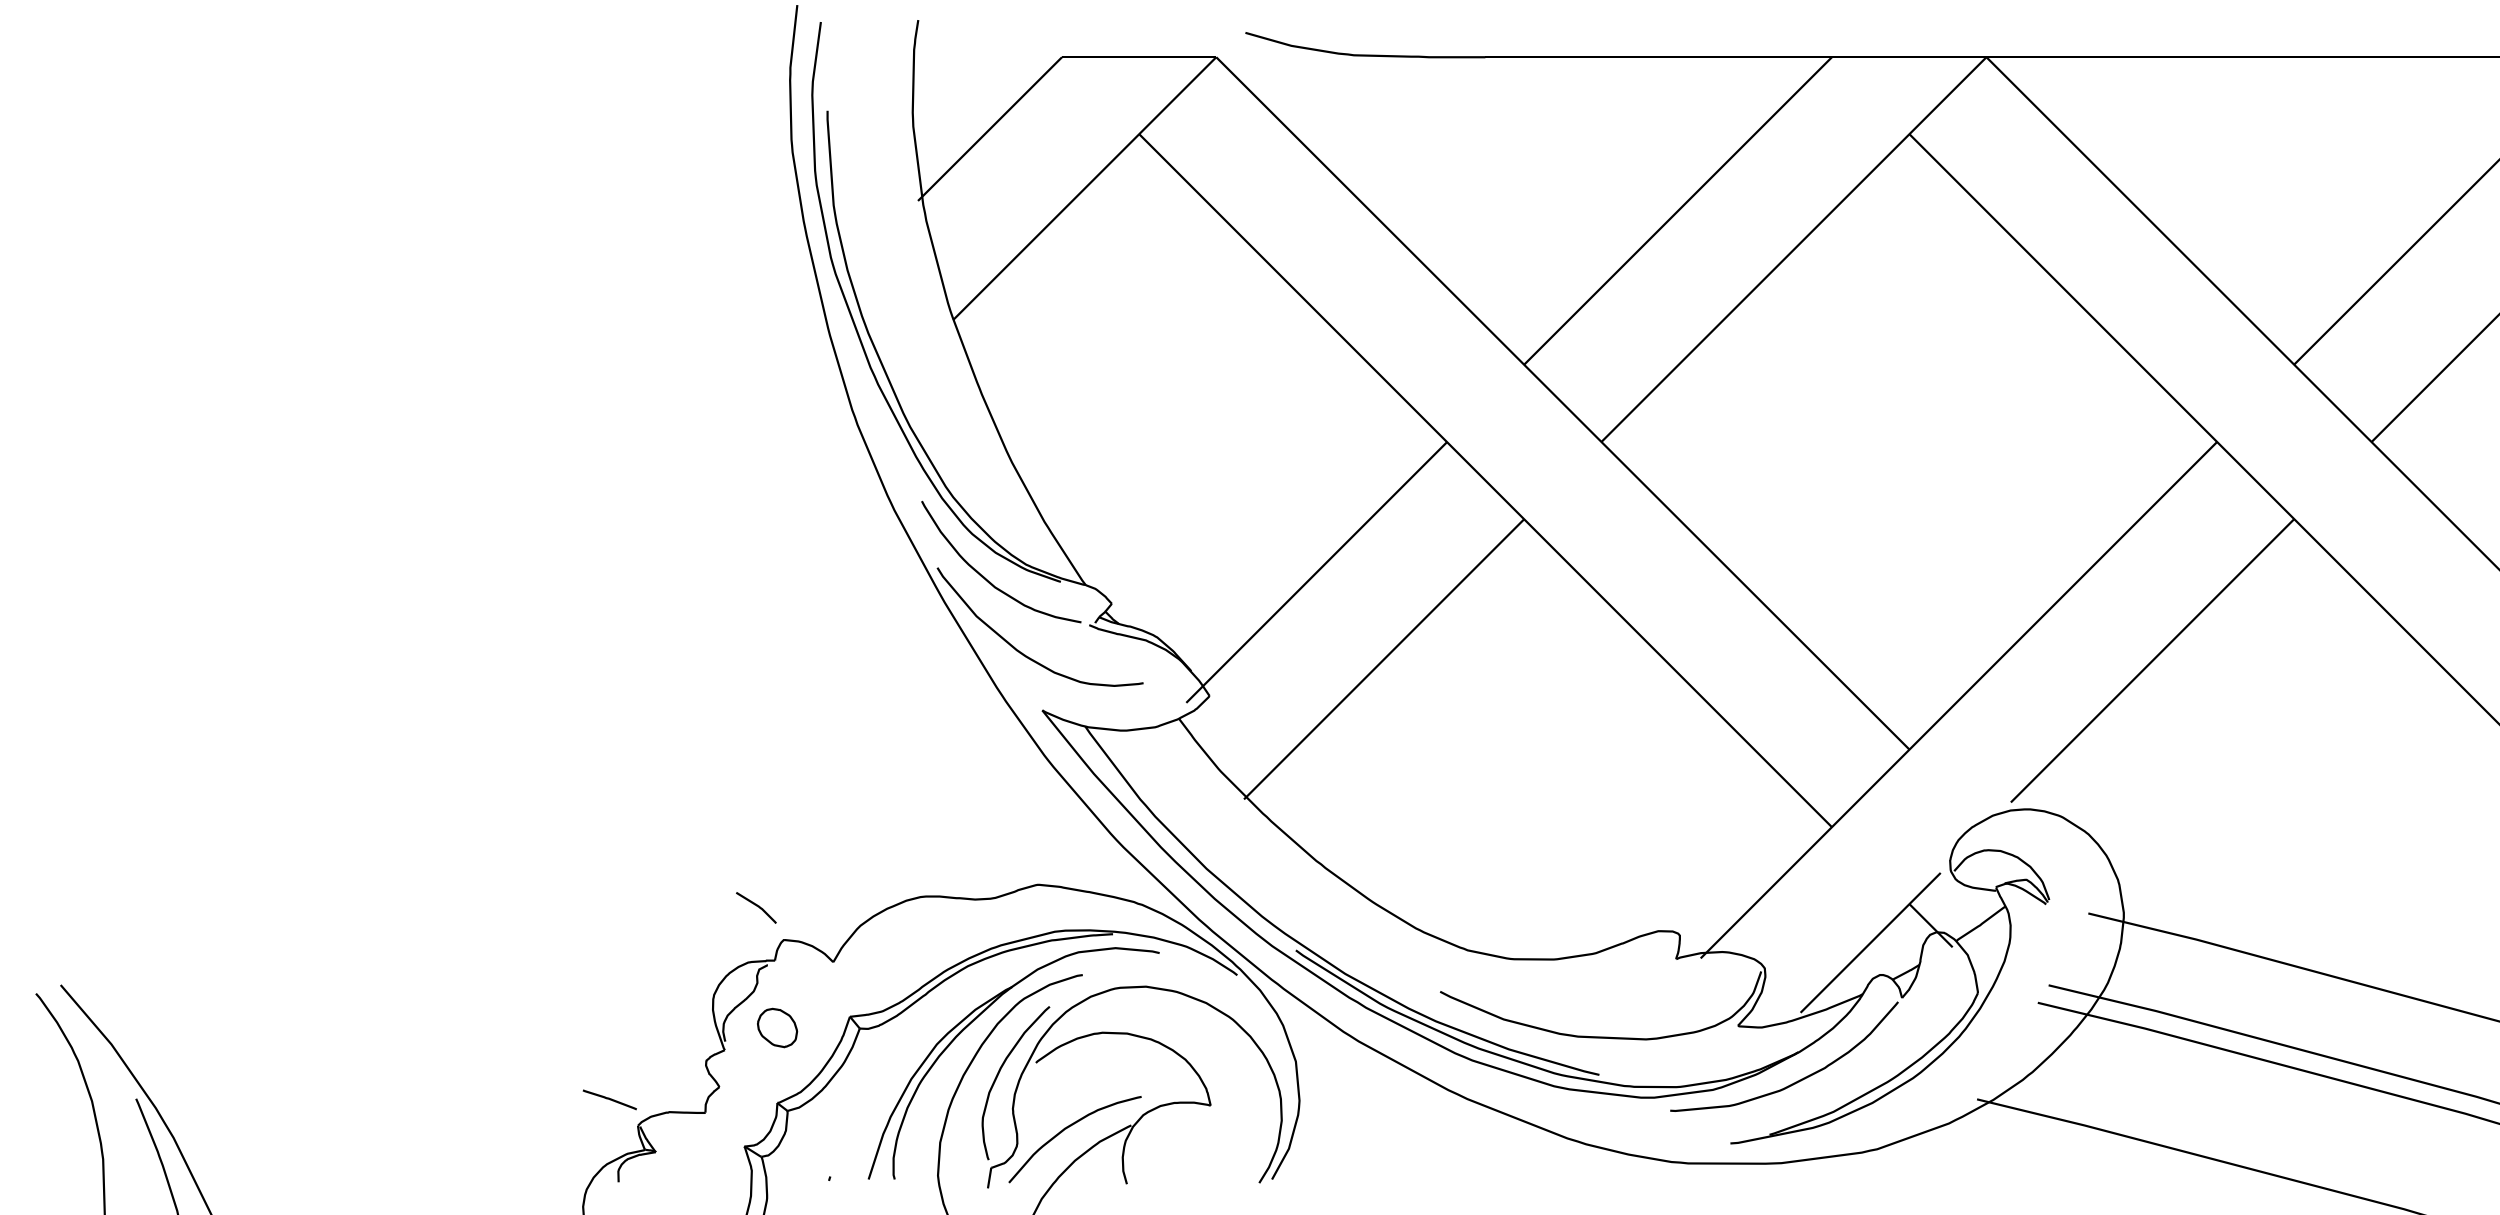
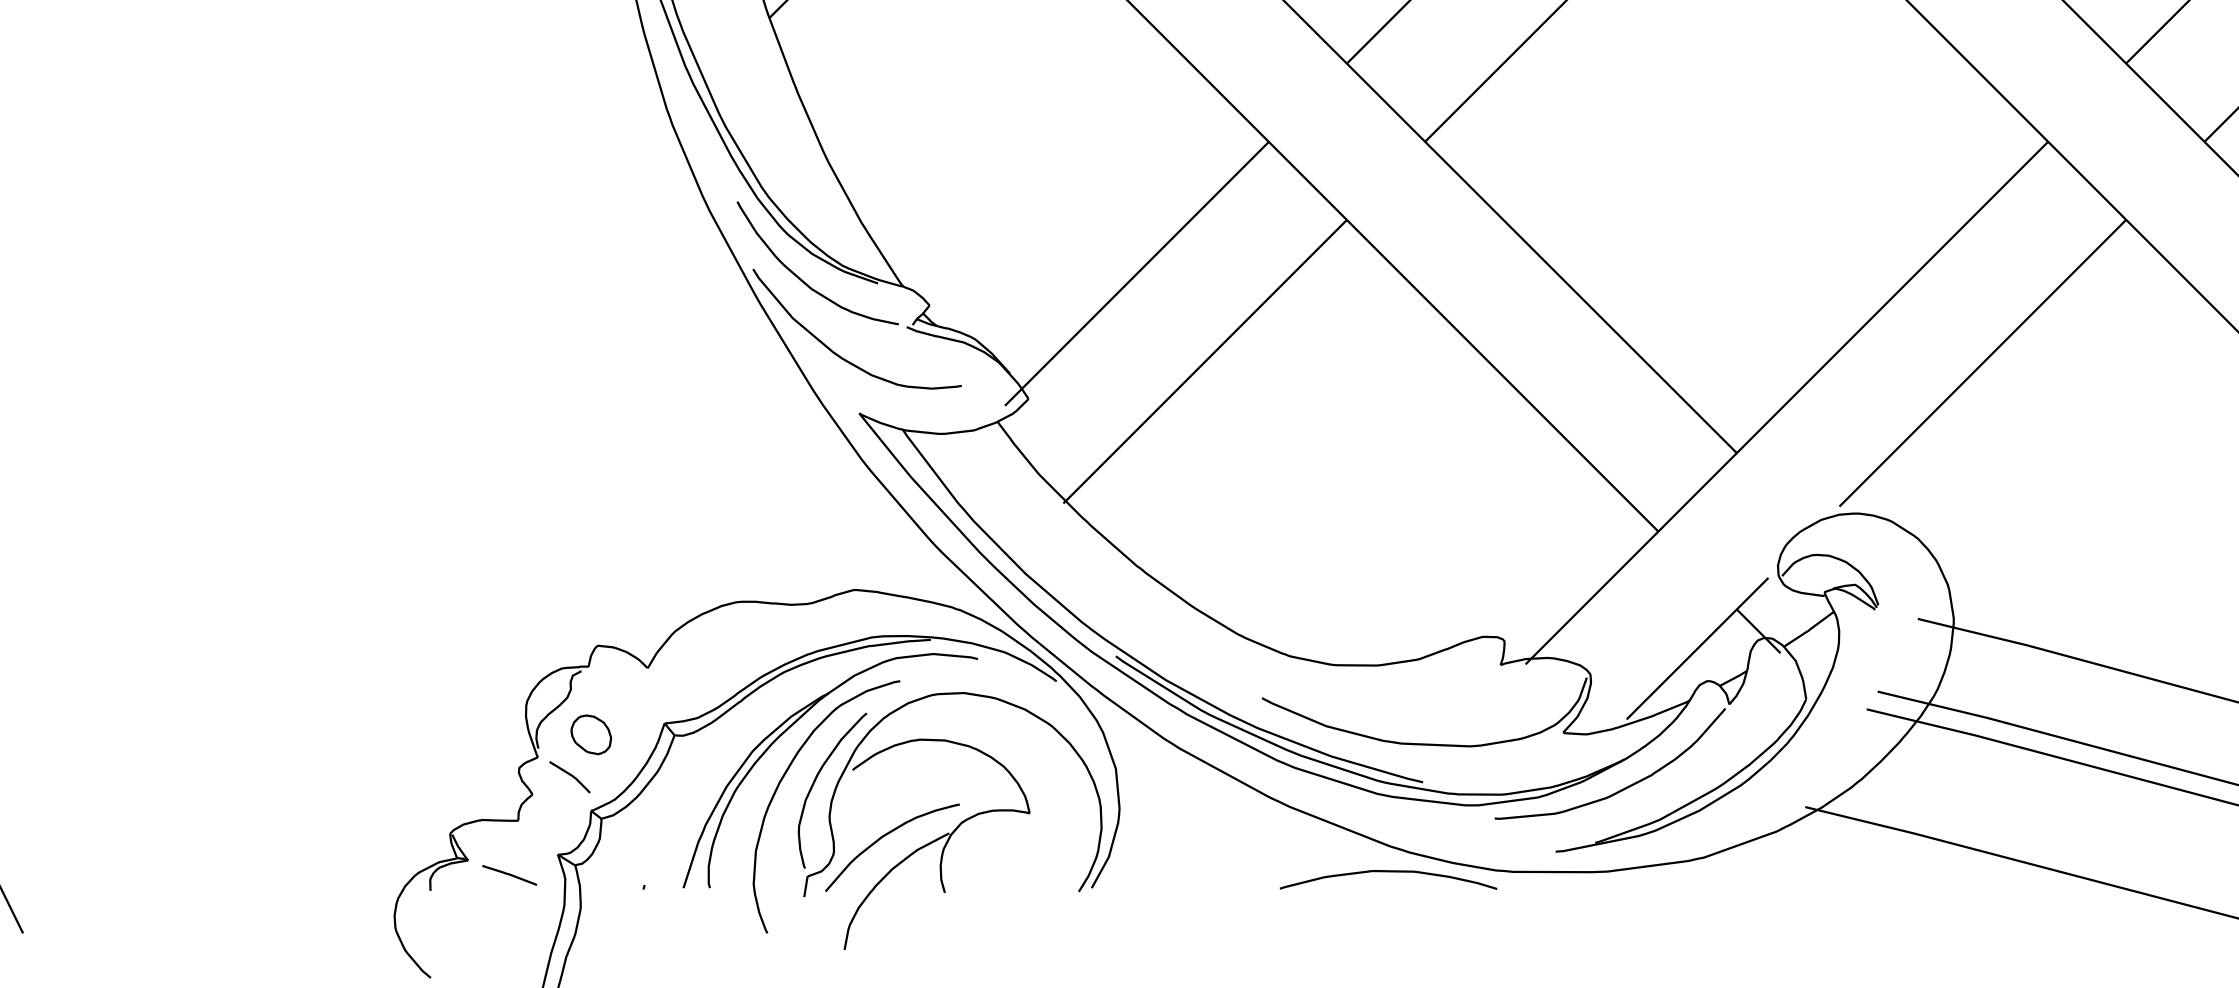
curve: (756, 906) -> (570, 775), moved
line: (609, 1099) -> (509, 874), moved
curve: (1564, 1163) -> (1387, 871), added

